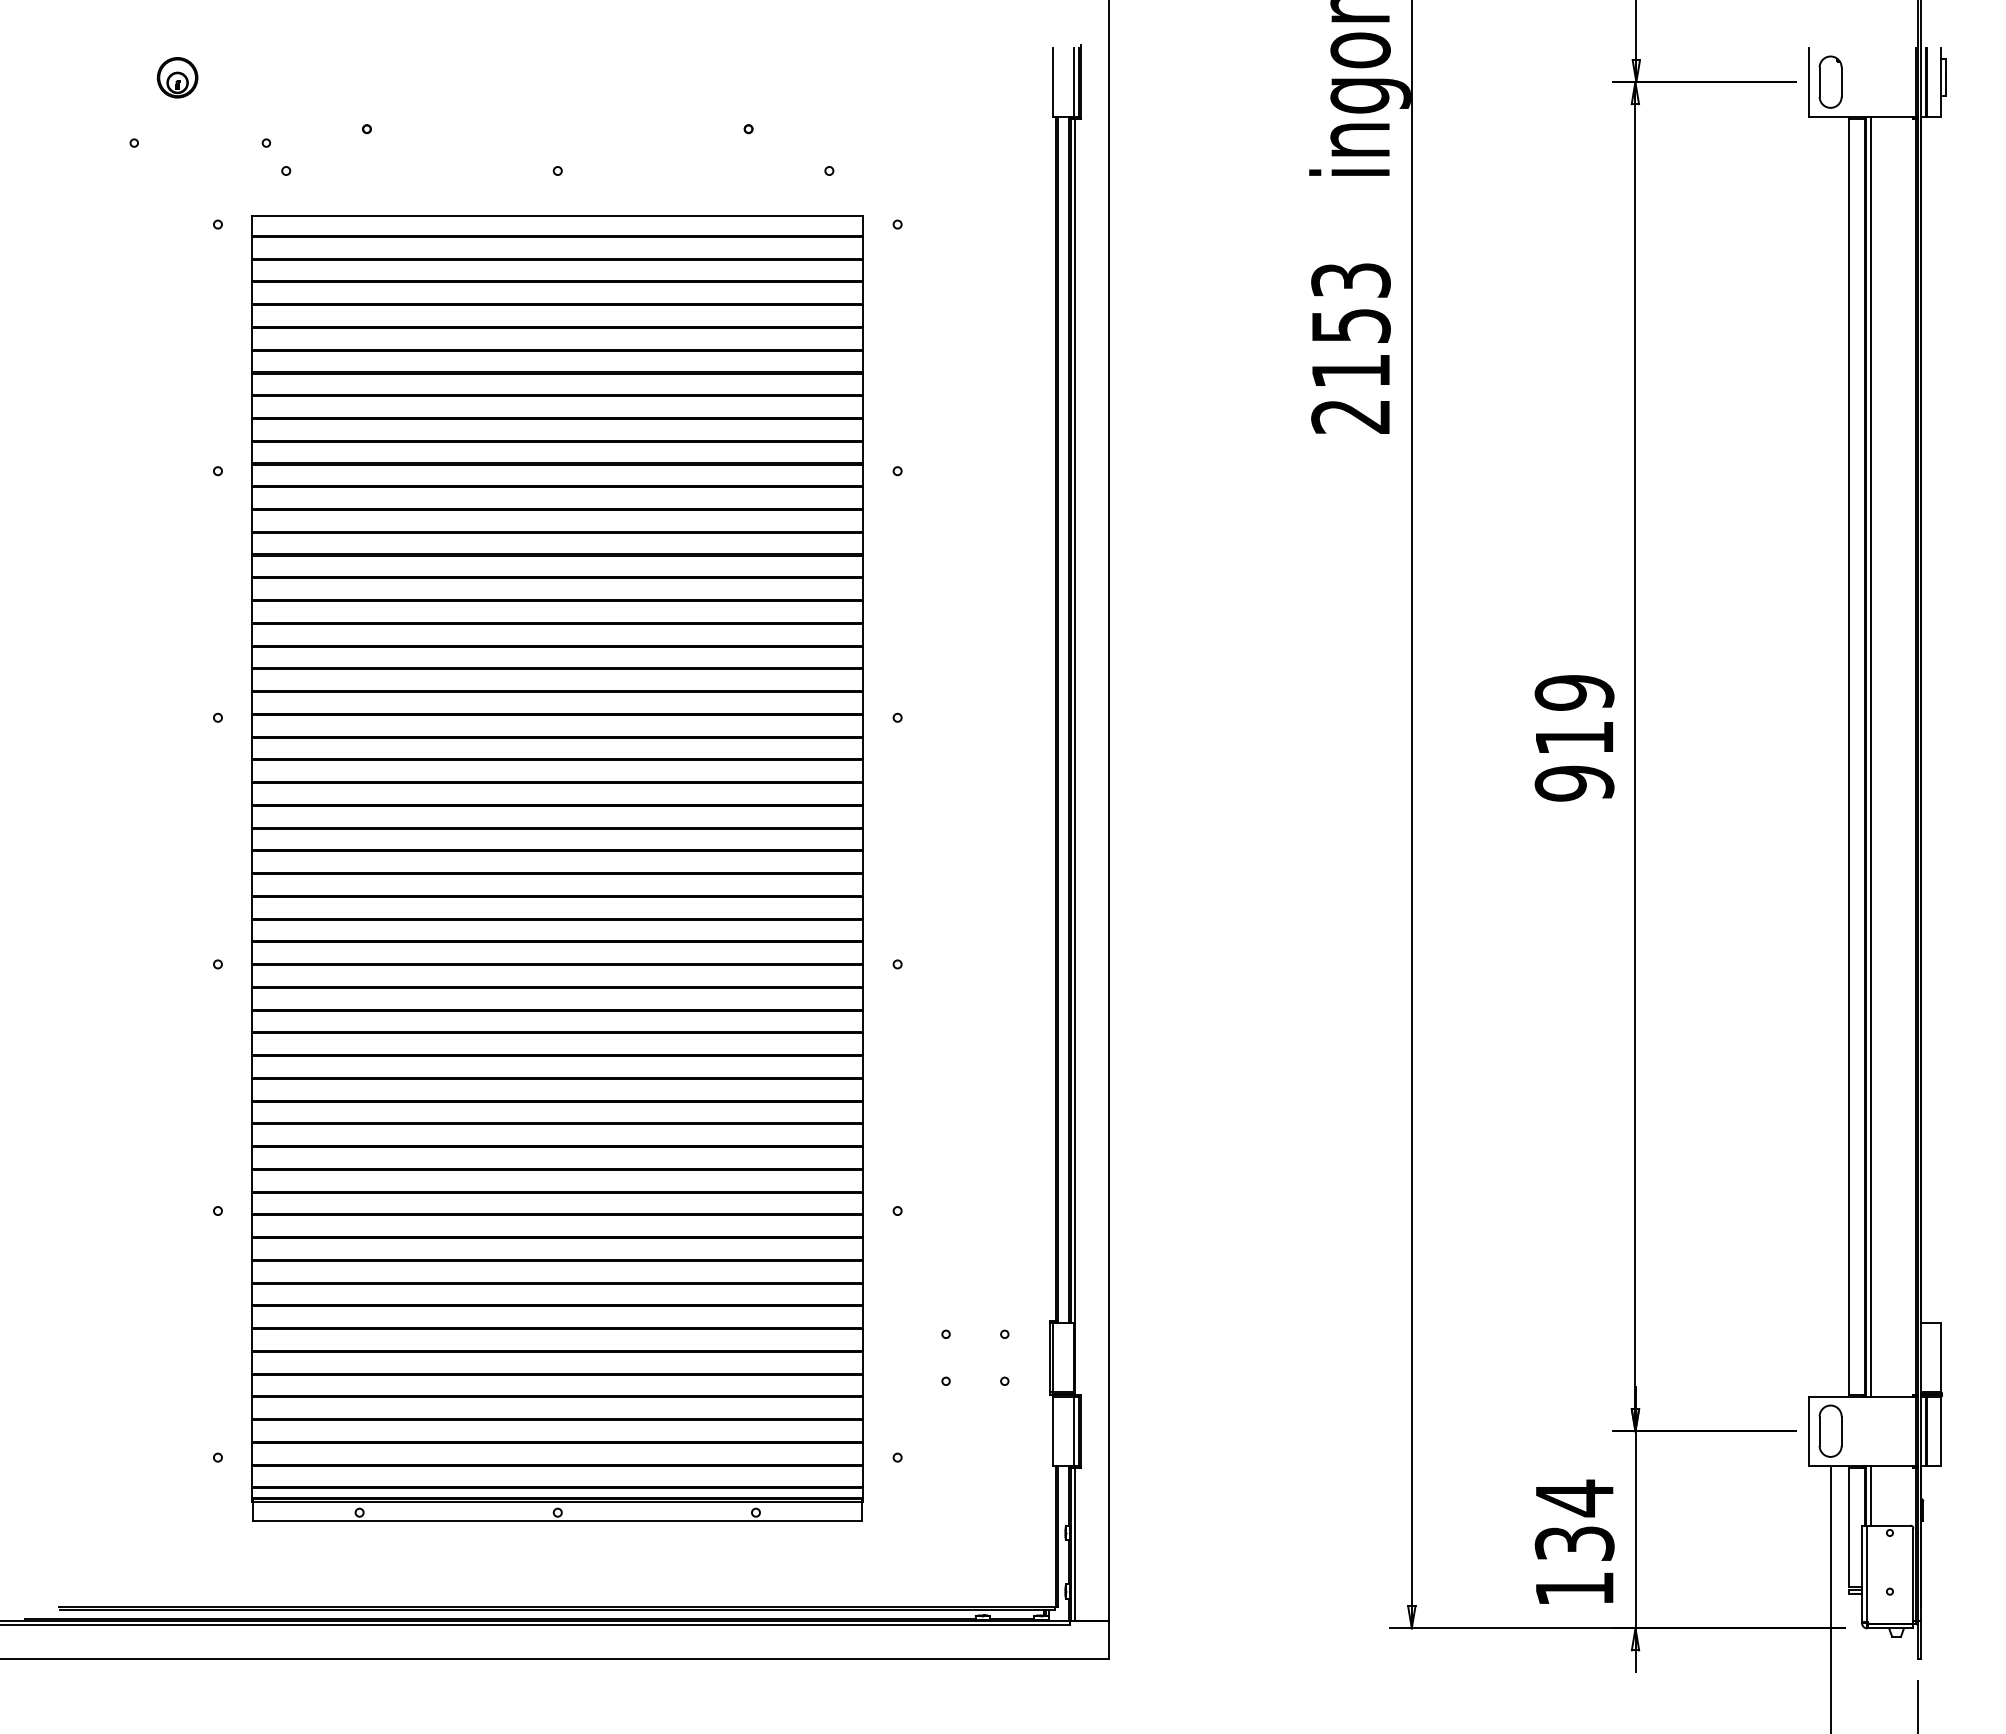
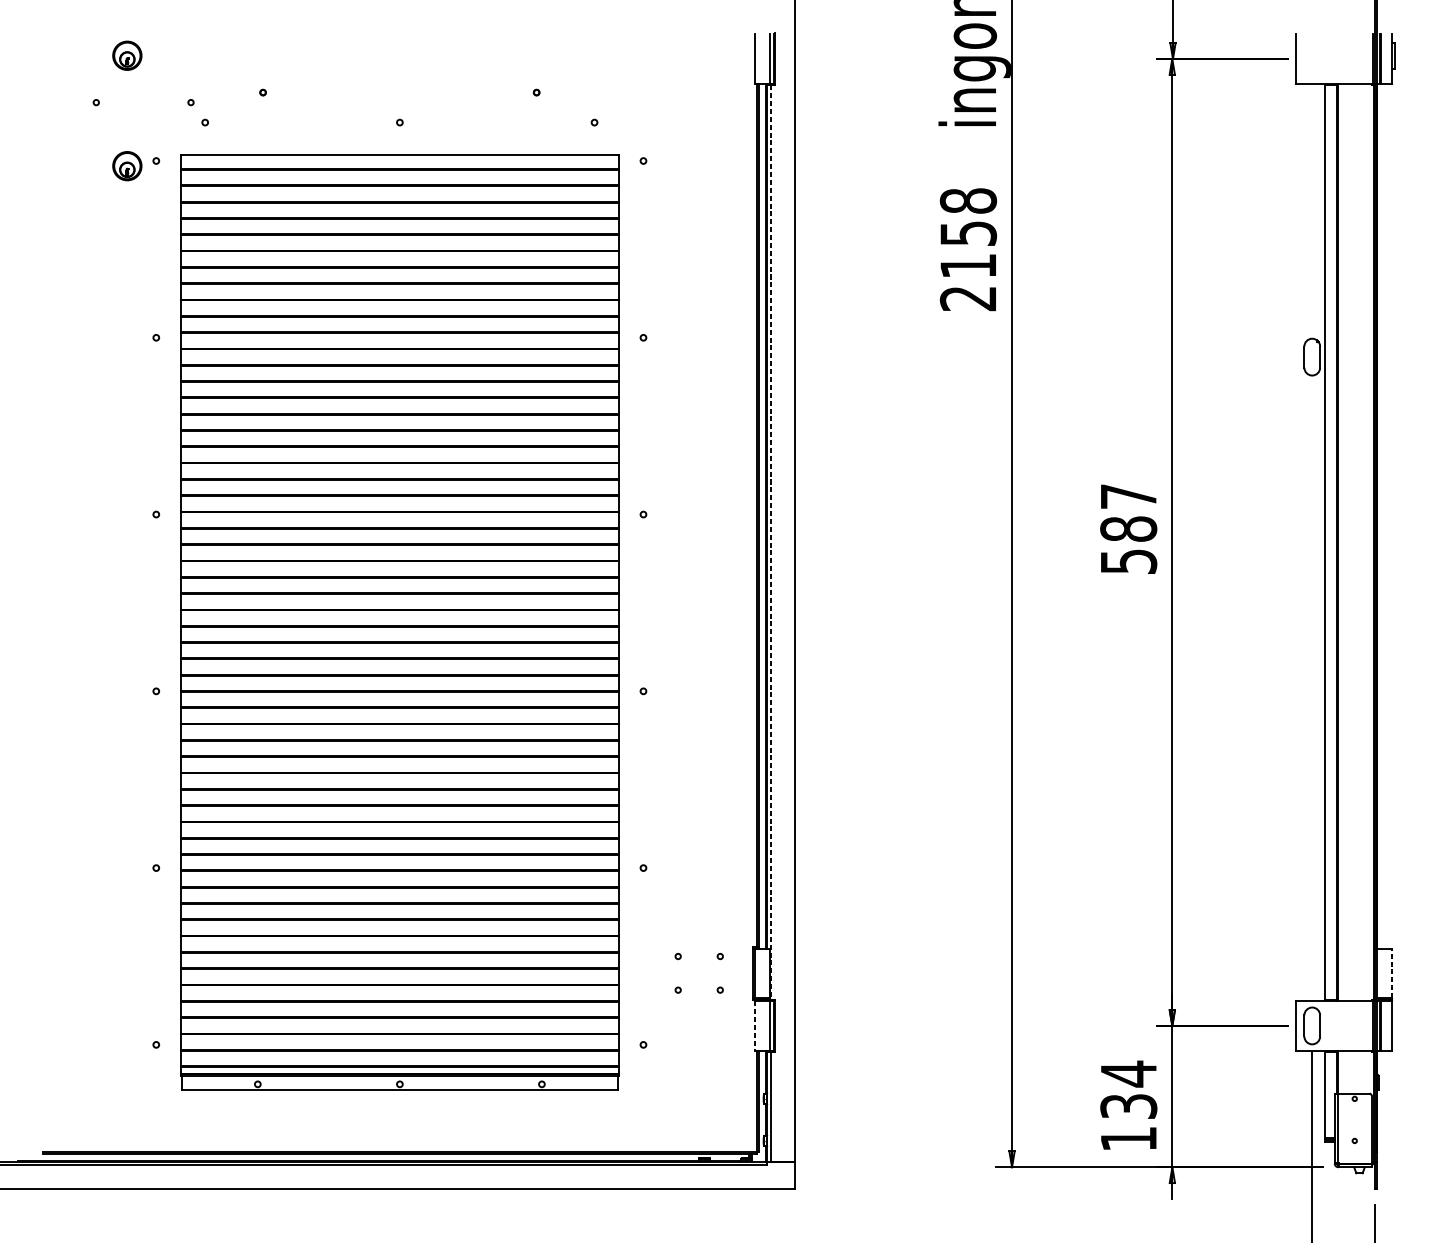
part: (1830, 81) -> (1312, 356), moved
part: (177, 231) -> (127, 165), added
text: (1350, 280) -> (968, 201), 2153 -> 2158
text: (1574, 738) -> (1128, 529), 919 -> 587
line: (1075, 756) -> (770, 542), solid -> dashed
line: (1871, 756) -> (1341, 542), removed
line: (1941, 1357) -> (1391, 973), solid -> dashed
line: (1053, 1431) -> (755, 1026), solid -> dashed
line: (1871, 1495) -> (1341, 1072), removed

